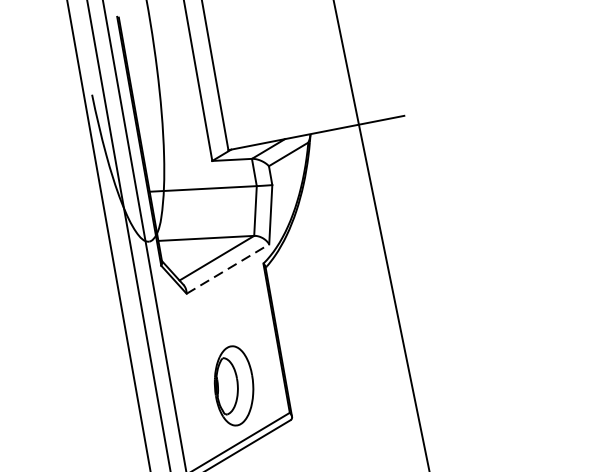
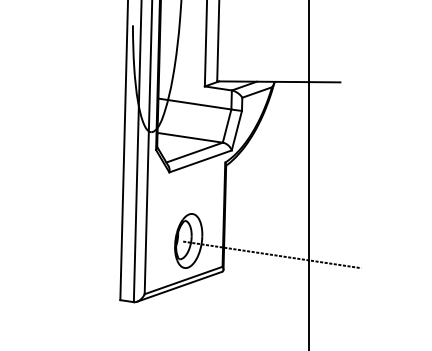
line: (229, 268) -> (201, 161), dashed -> solid
line: (357, 380) -> (272, 254), added

